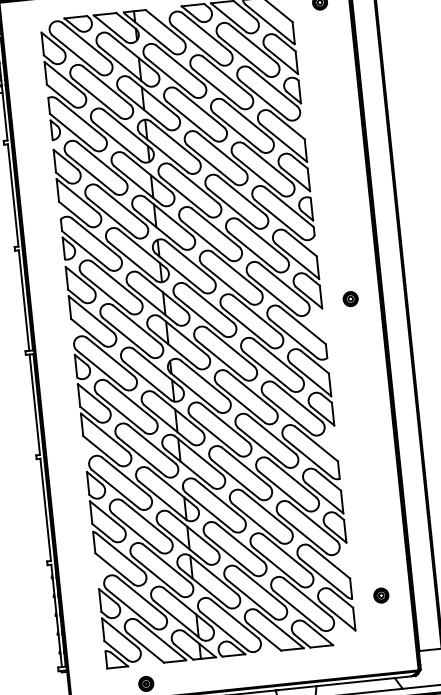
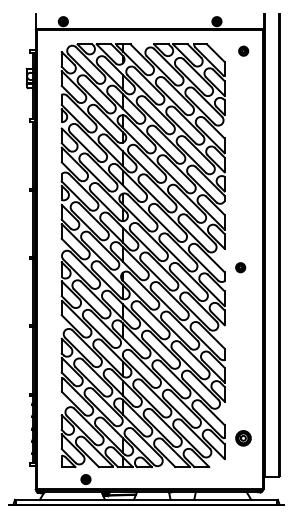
part: (350, 298) -> (240, 267), moved
part: (380, 594) -> (243, 437), size x1.6

